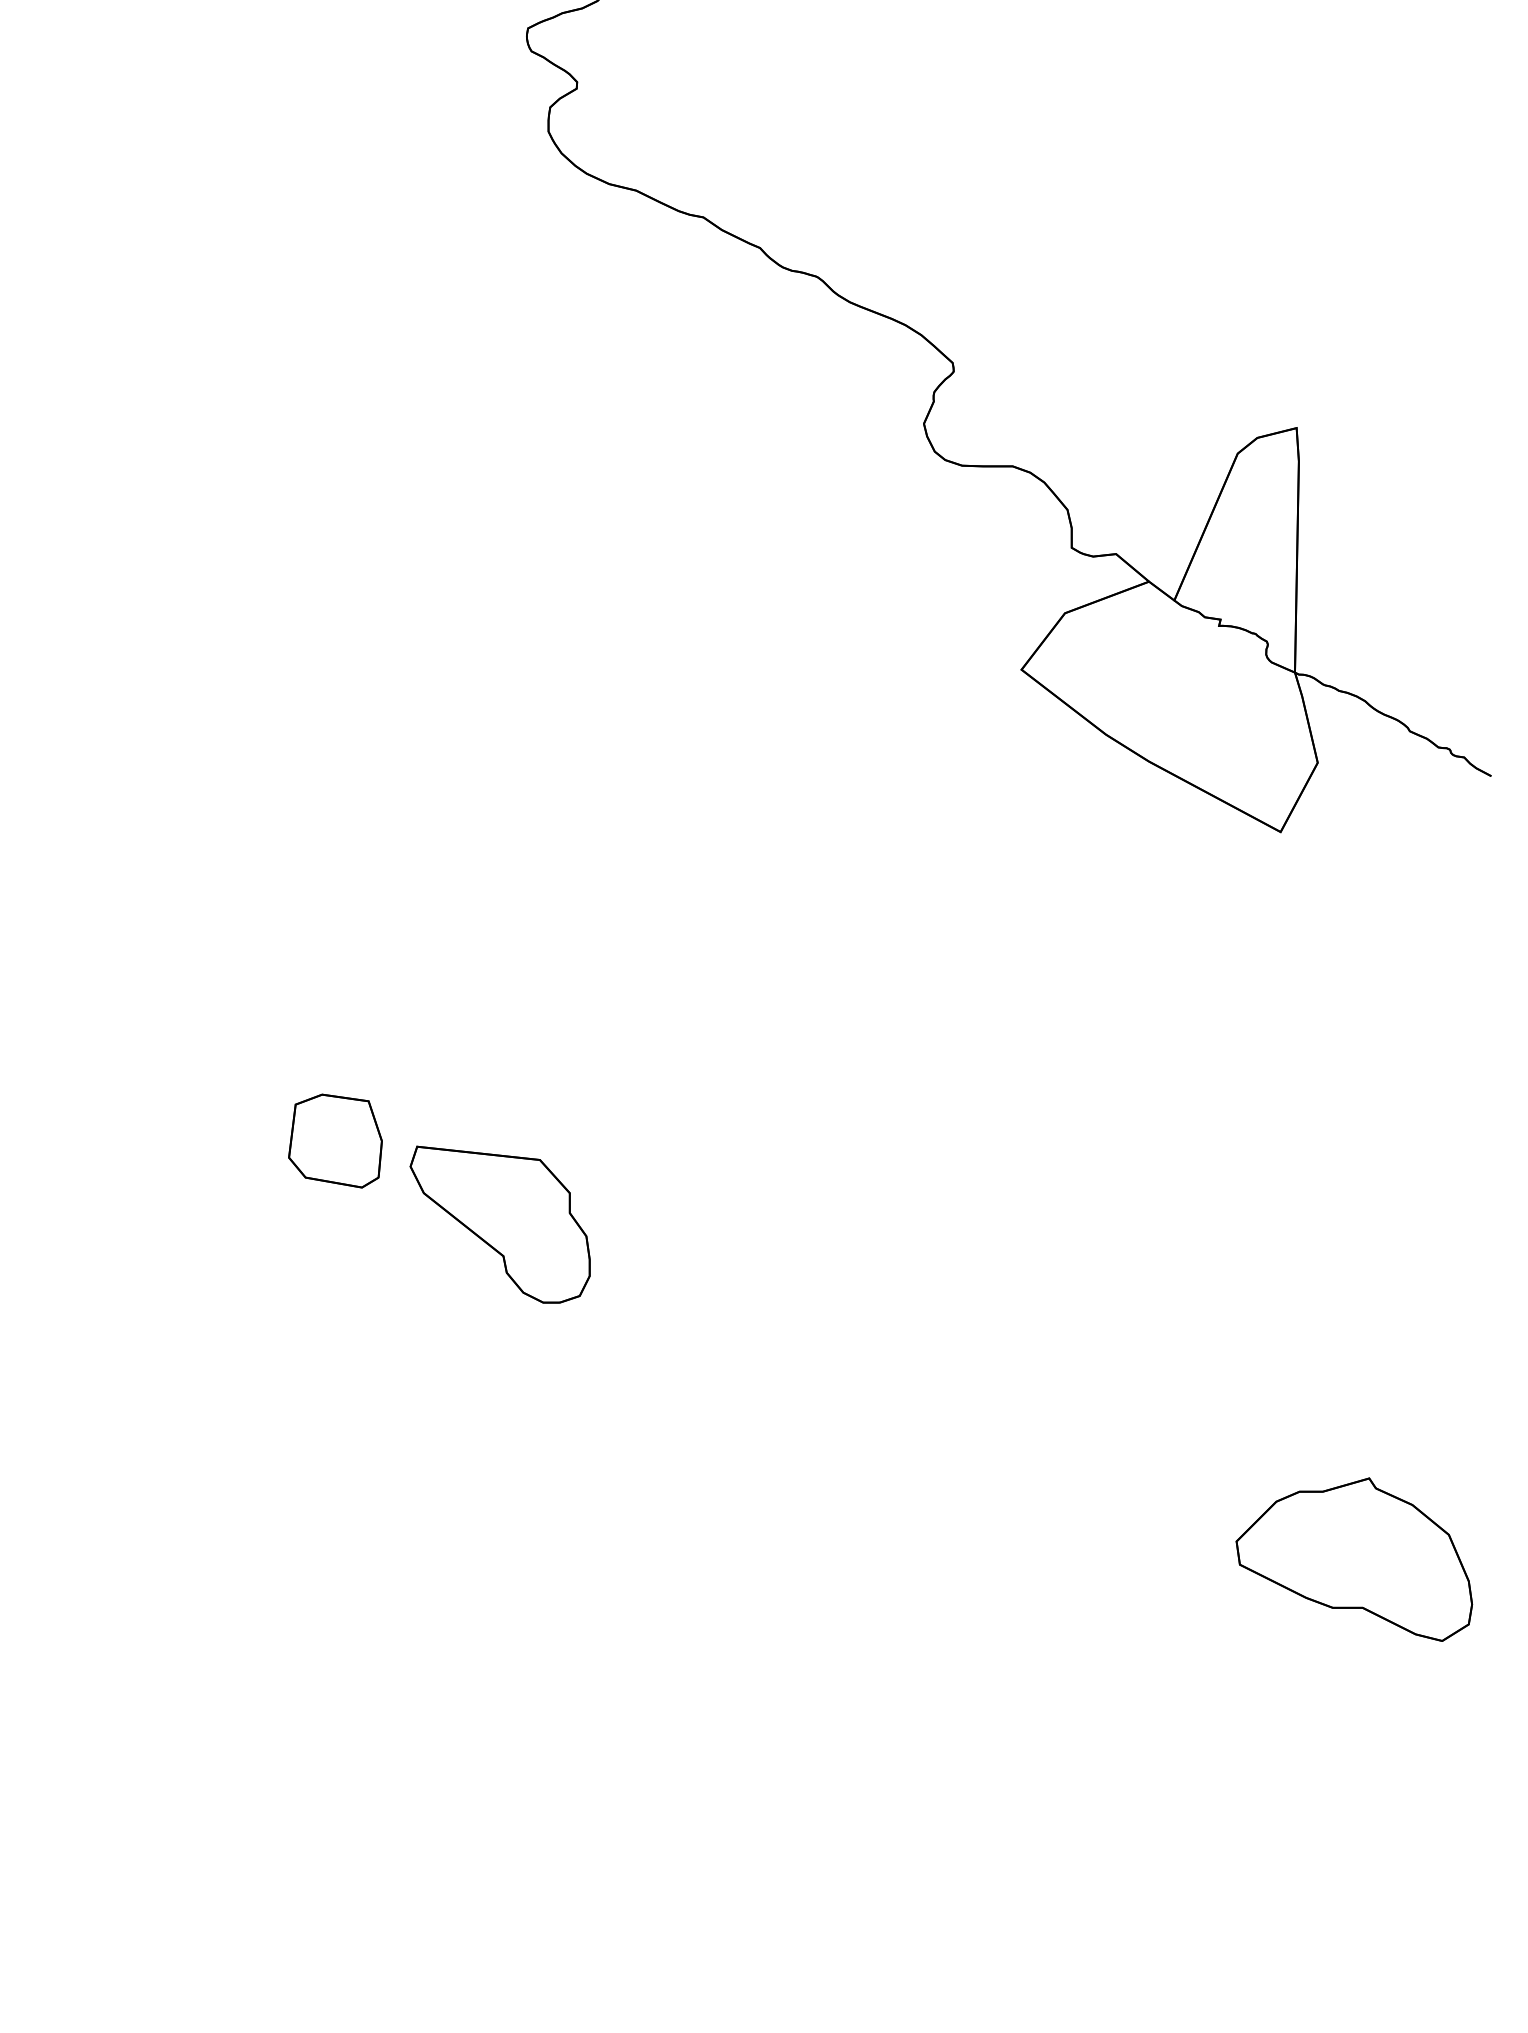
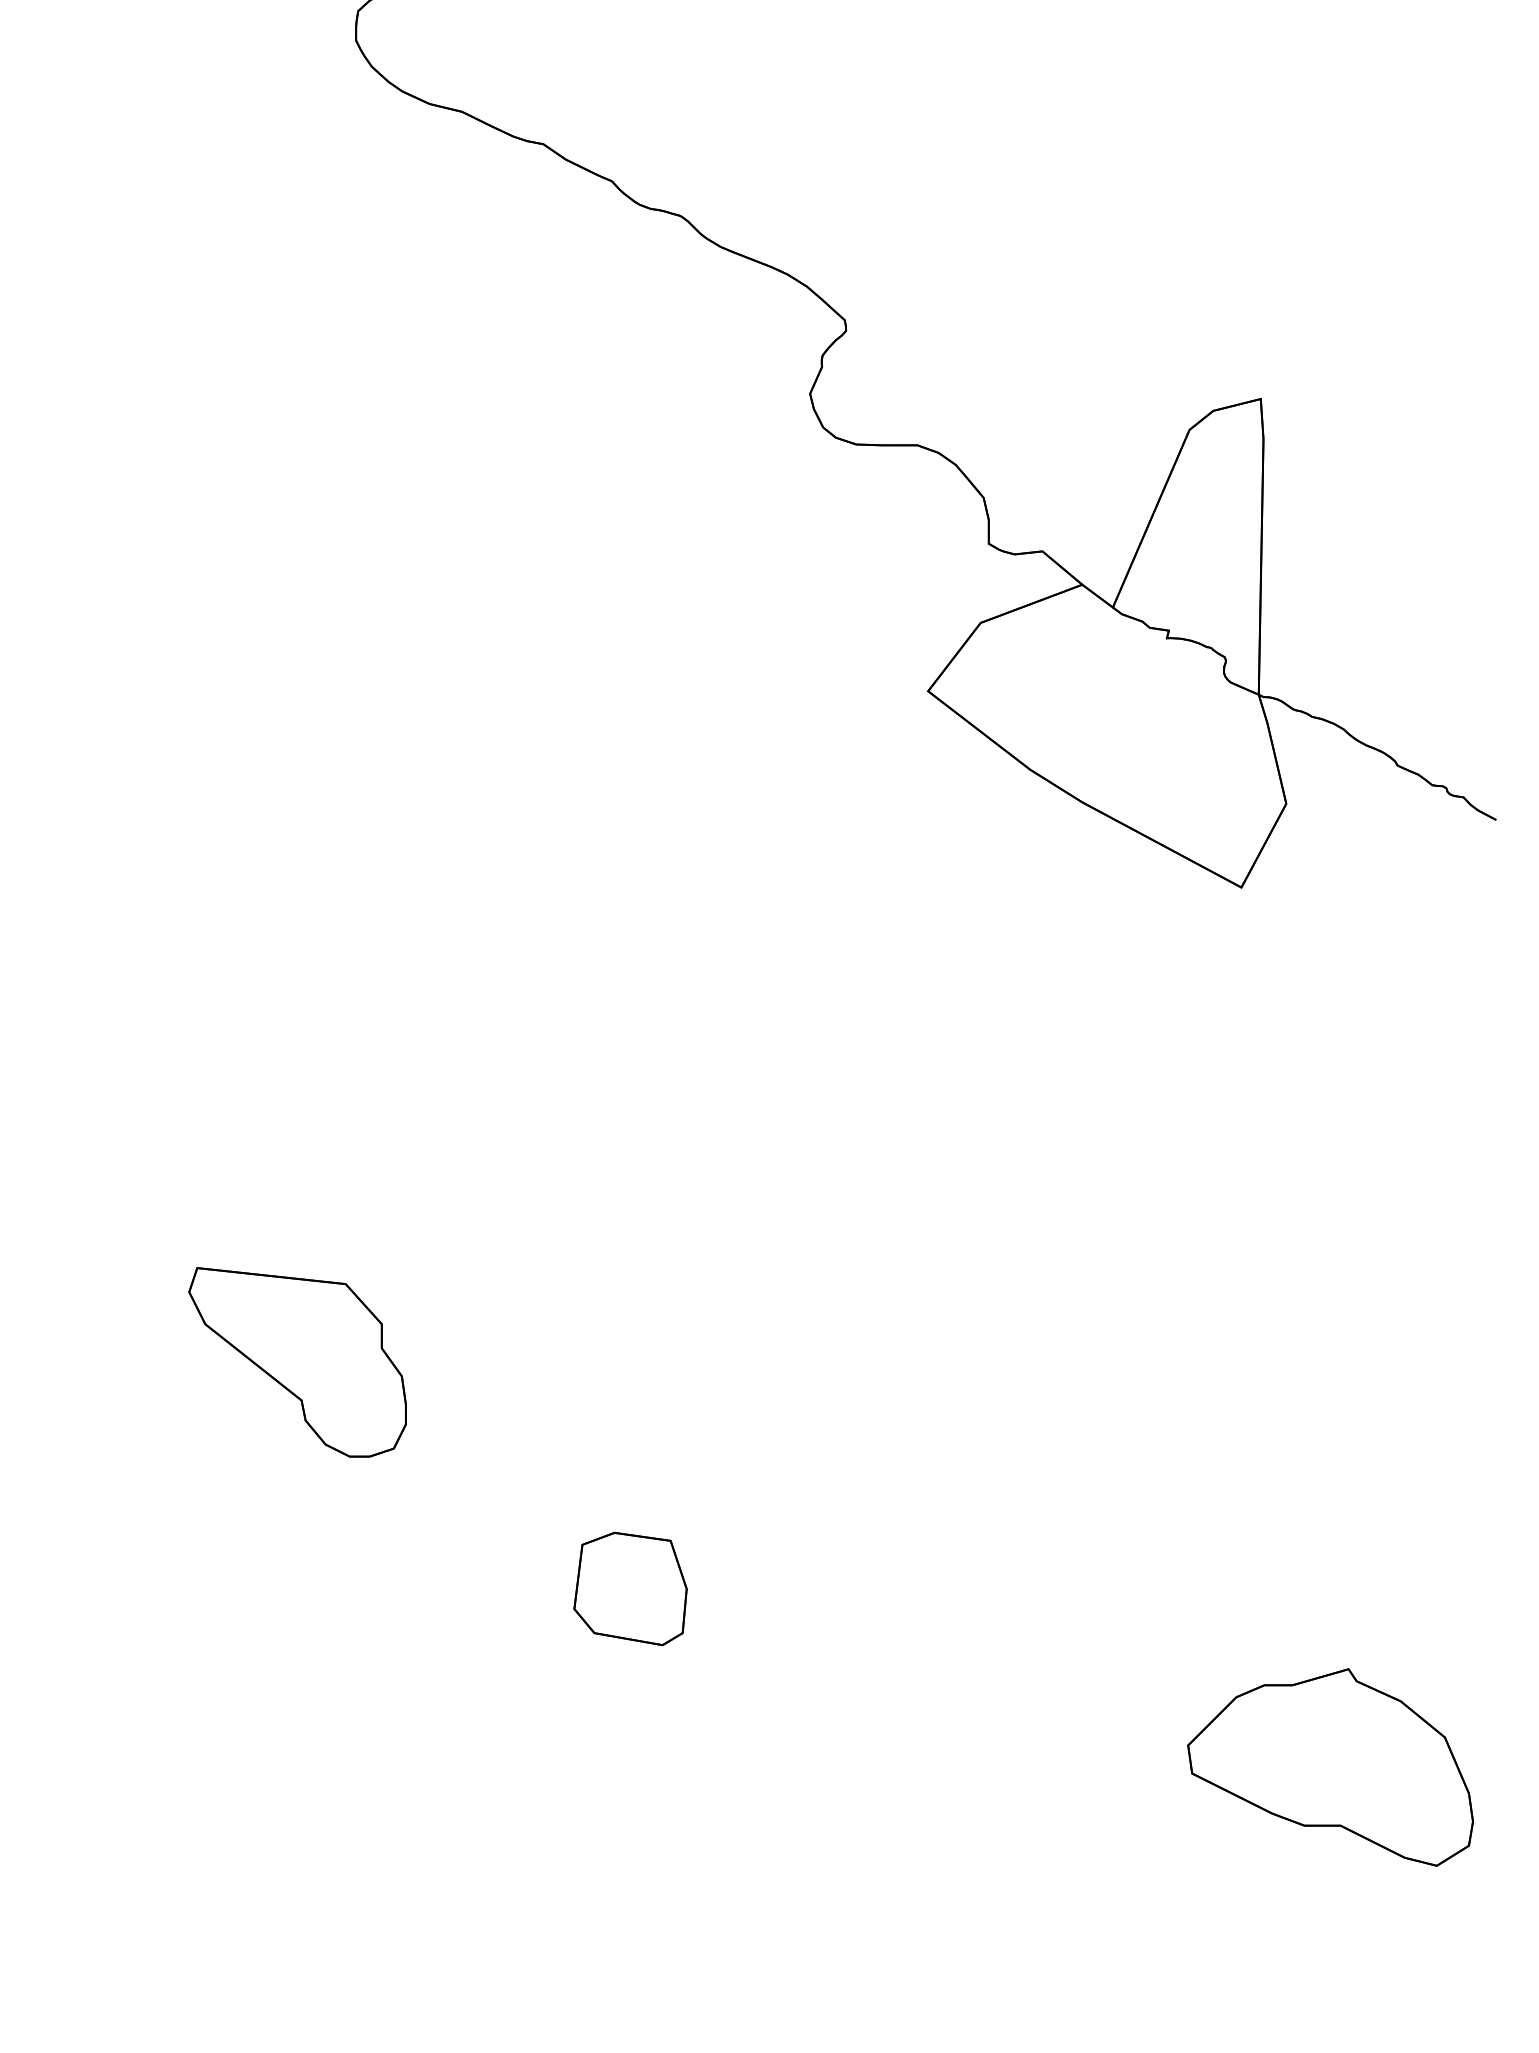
part: (335, 1140) -> (630, 1588), moved

